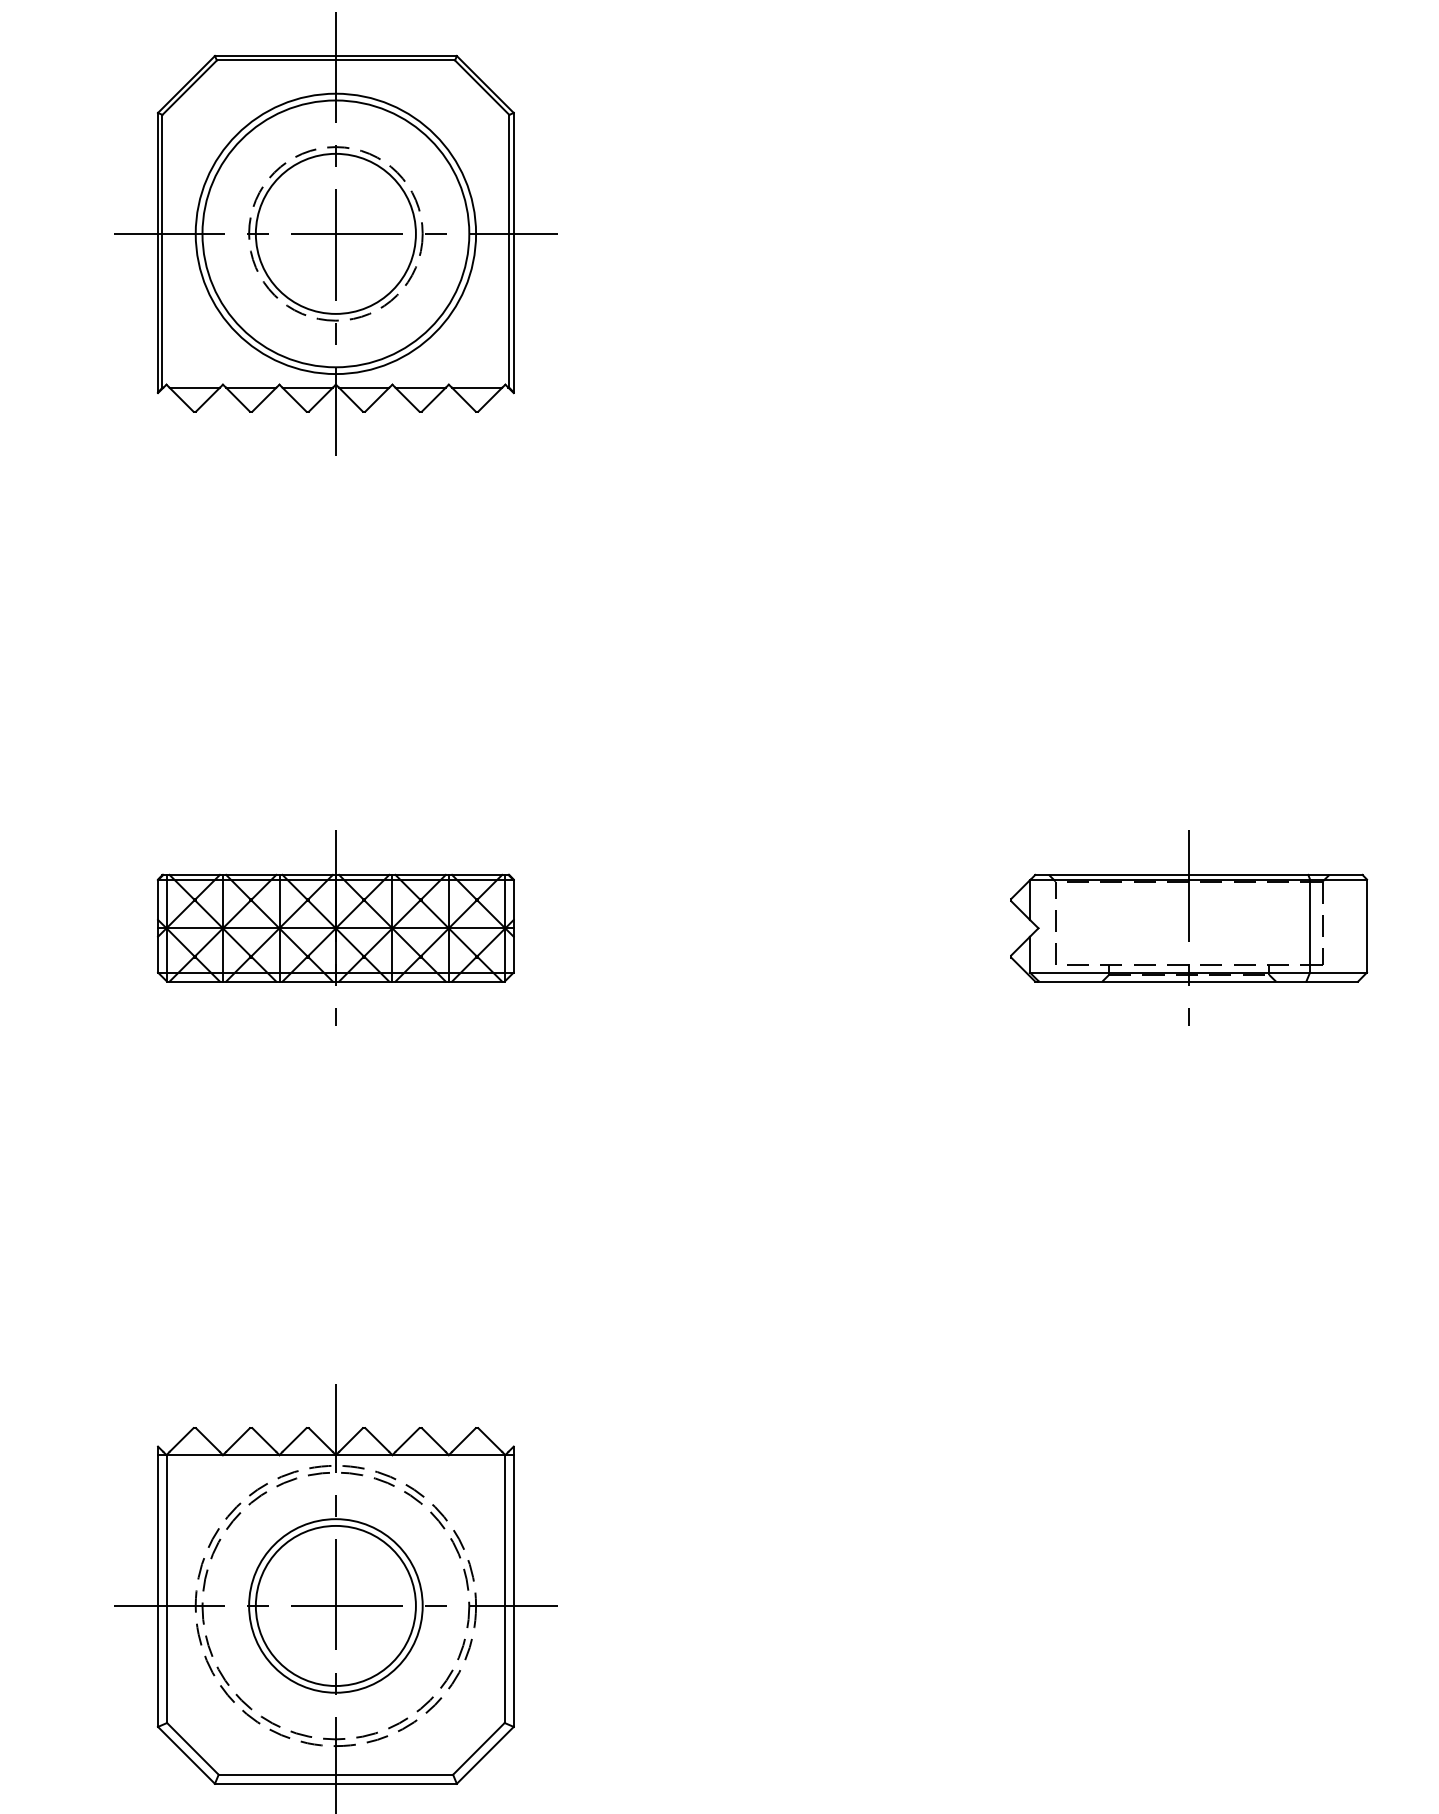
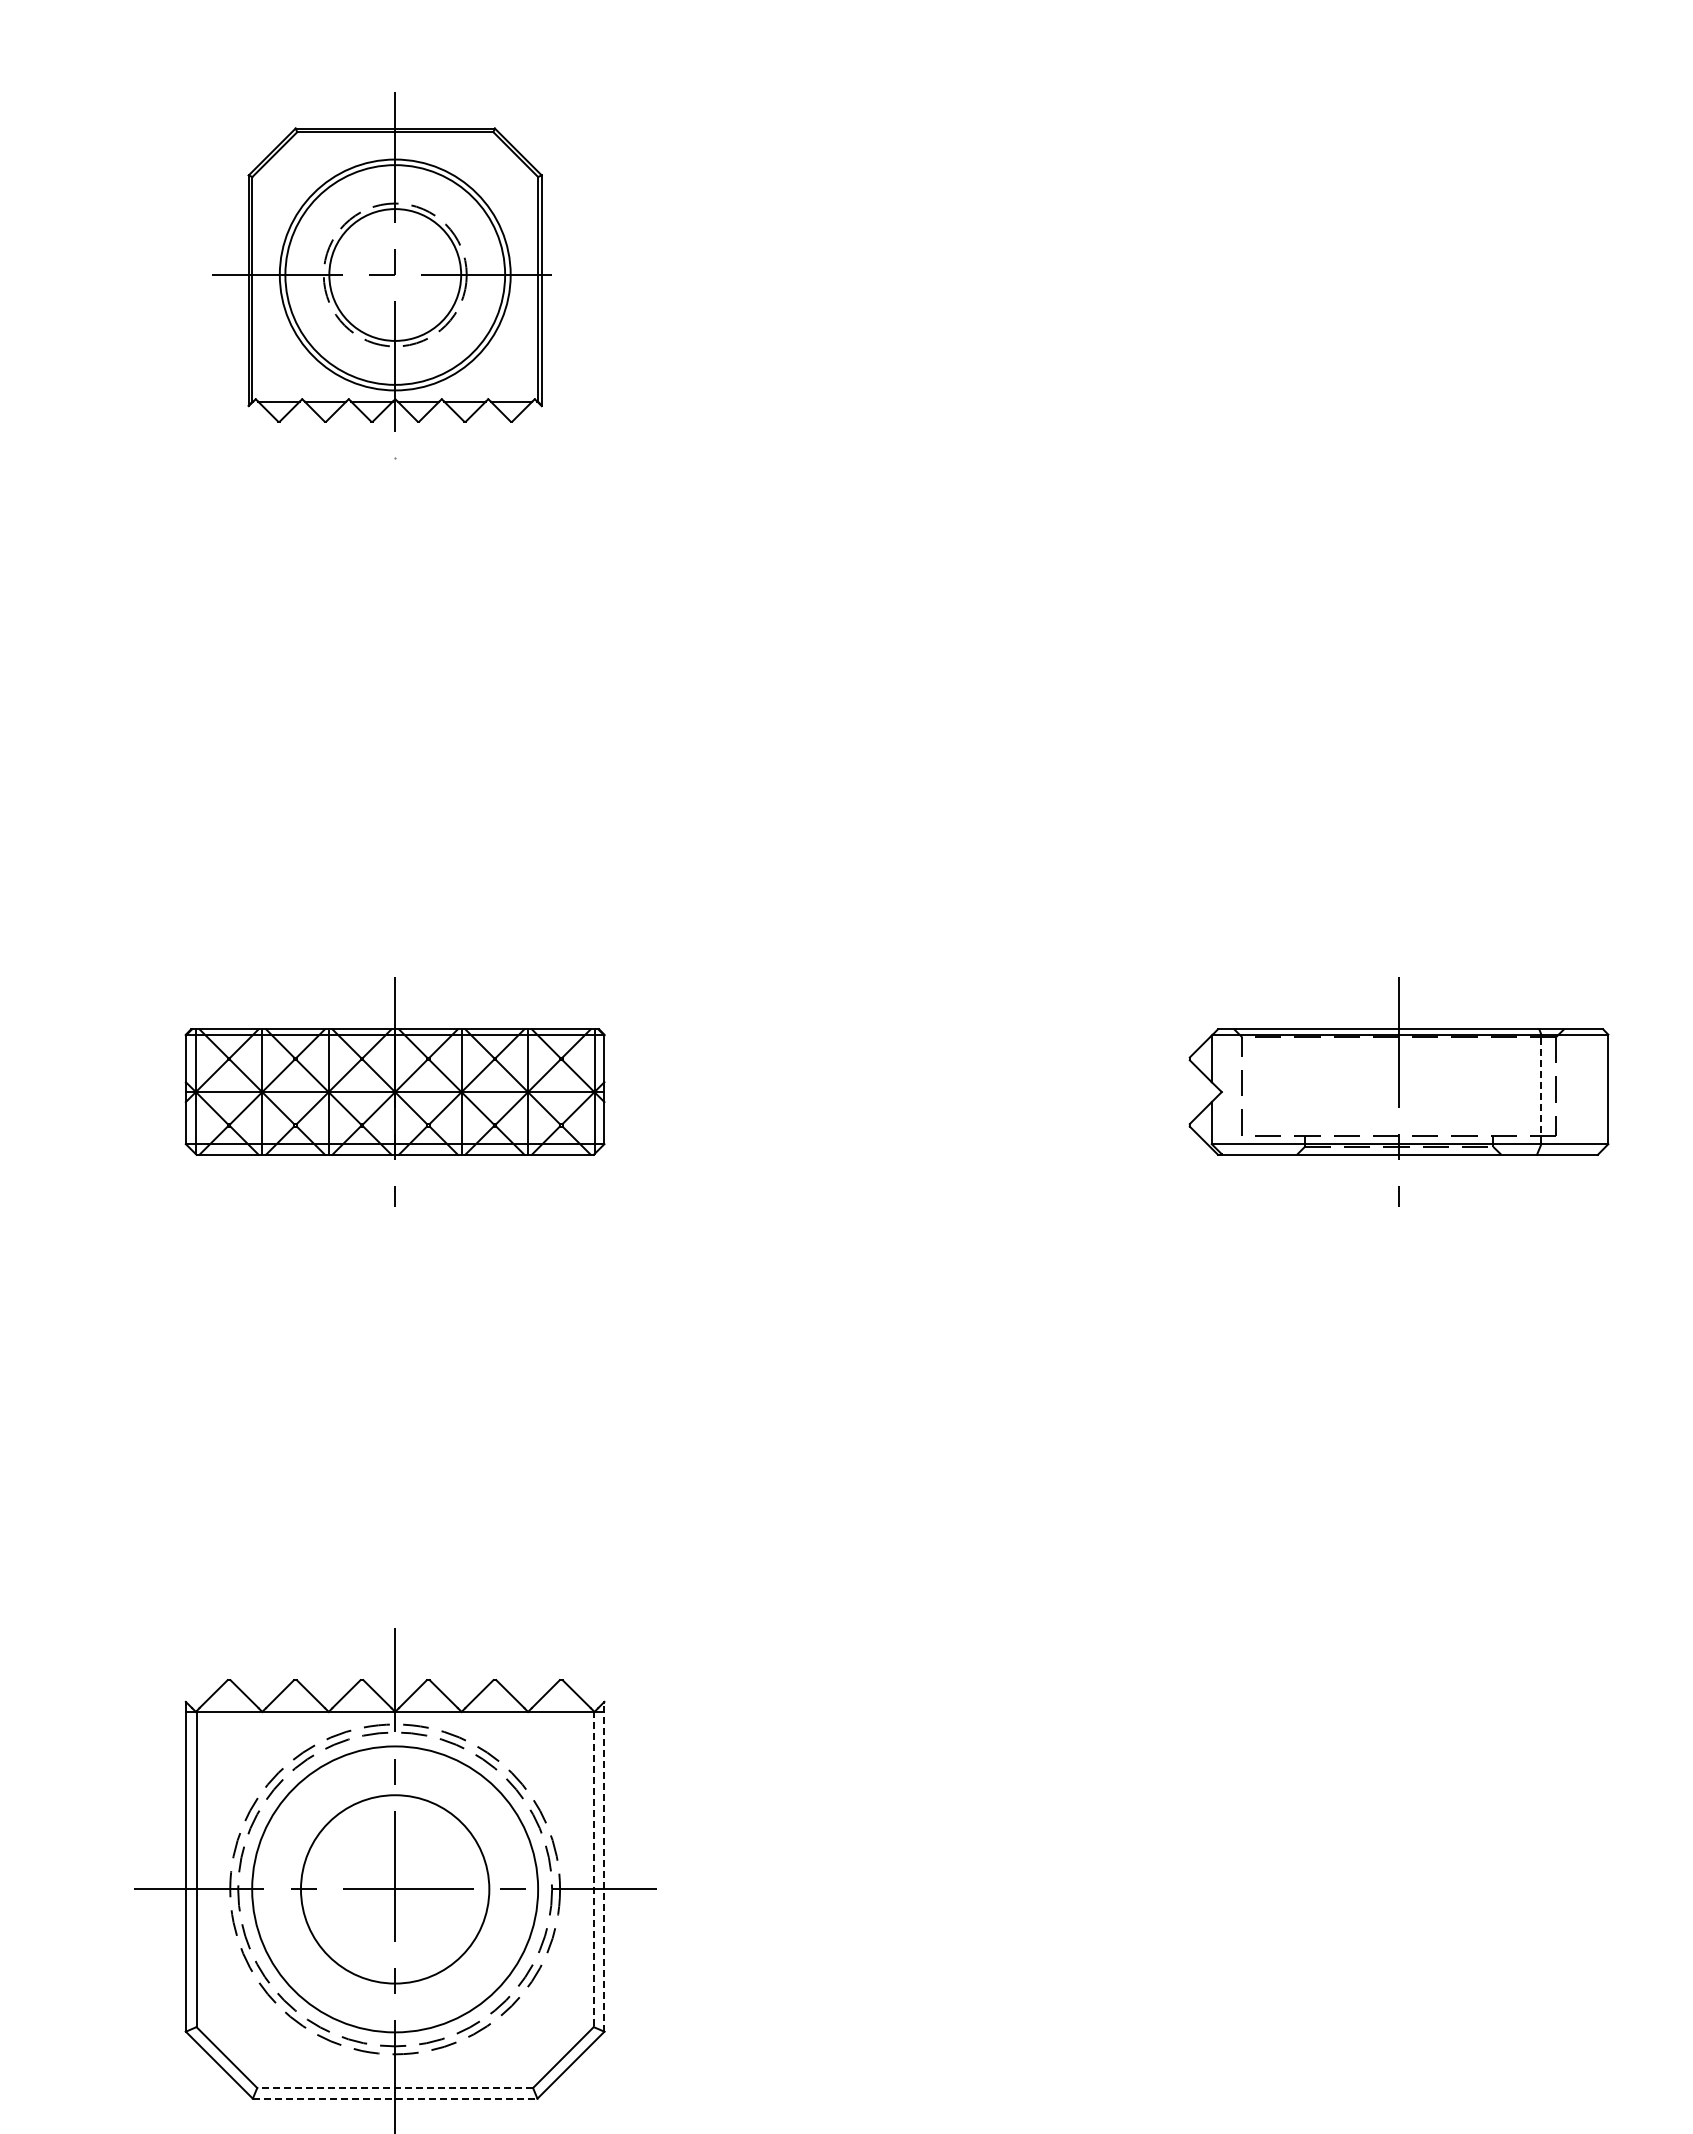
part: (336, 233) -> (395, 274), size x0.7
line: (1310, 926) -> (1541, 1089), solid -> dashed
line: (513, 1586) -> (604, 1866), solid -> dashed
line: (504, 1589) -> (593, 1869), solid -> dashed
circle: (336, 1606) -> (395, 1889), size x1.4
line: (336, 1775) -> (395, 2088), solid -> dashed
line: (336, 1783) -> (395, 2098), solid -> dashed

